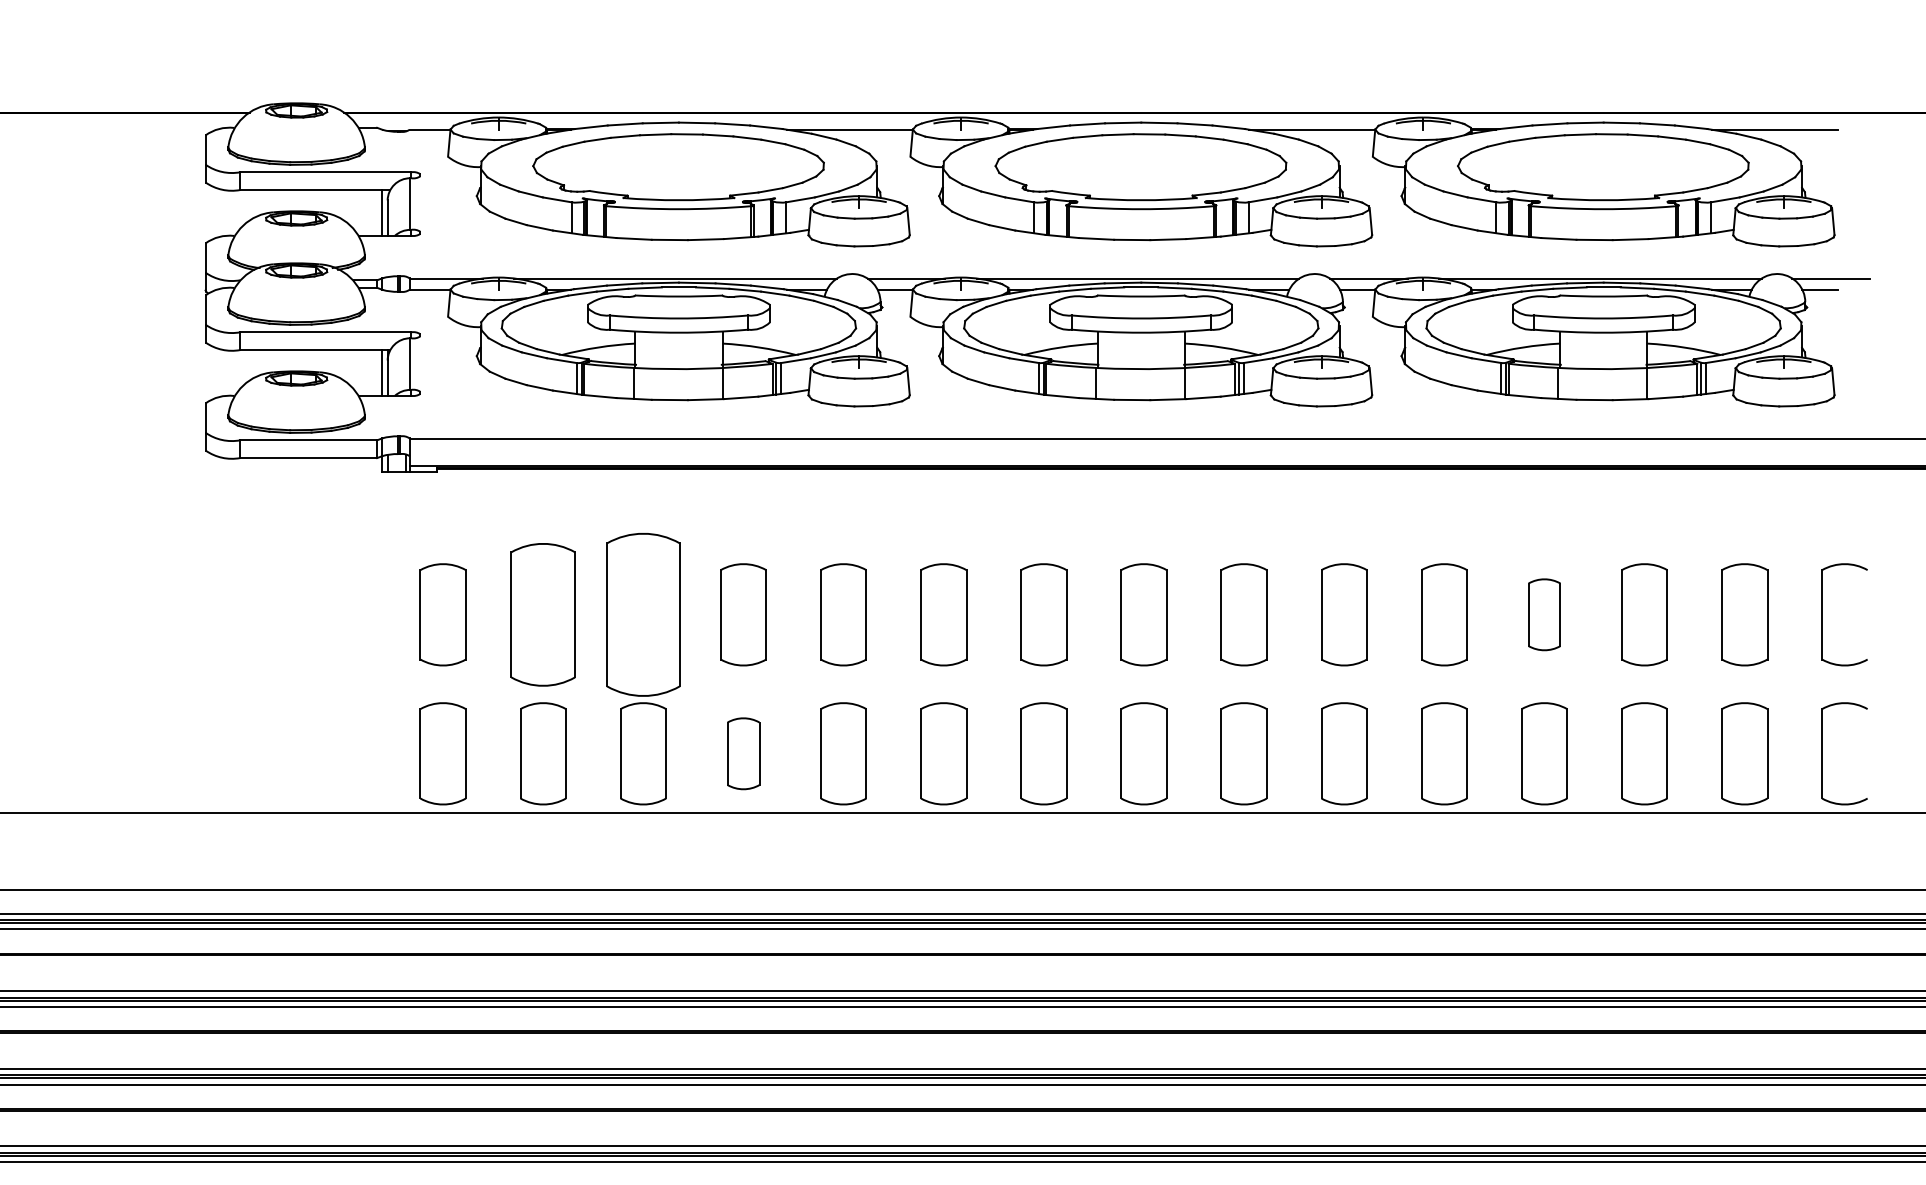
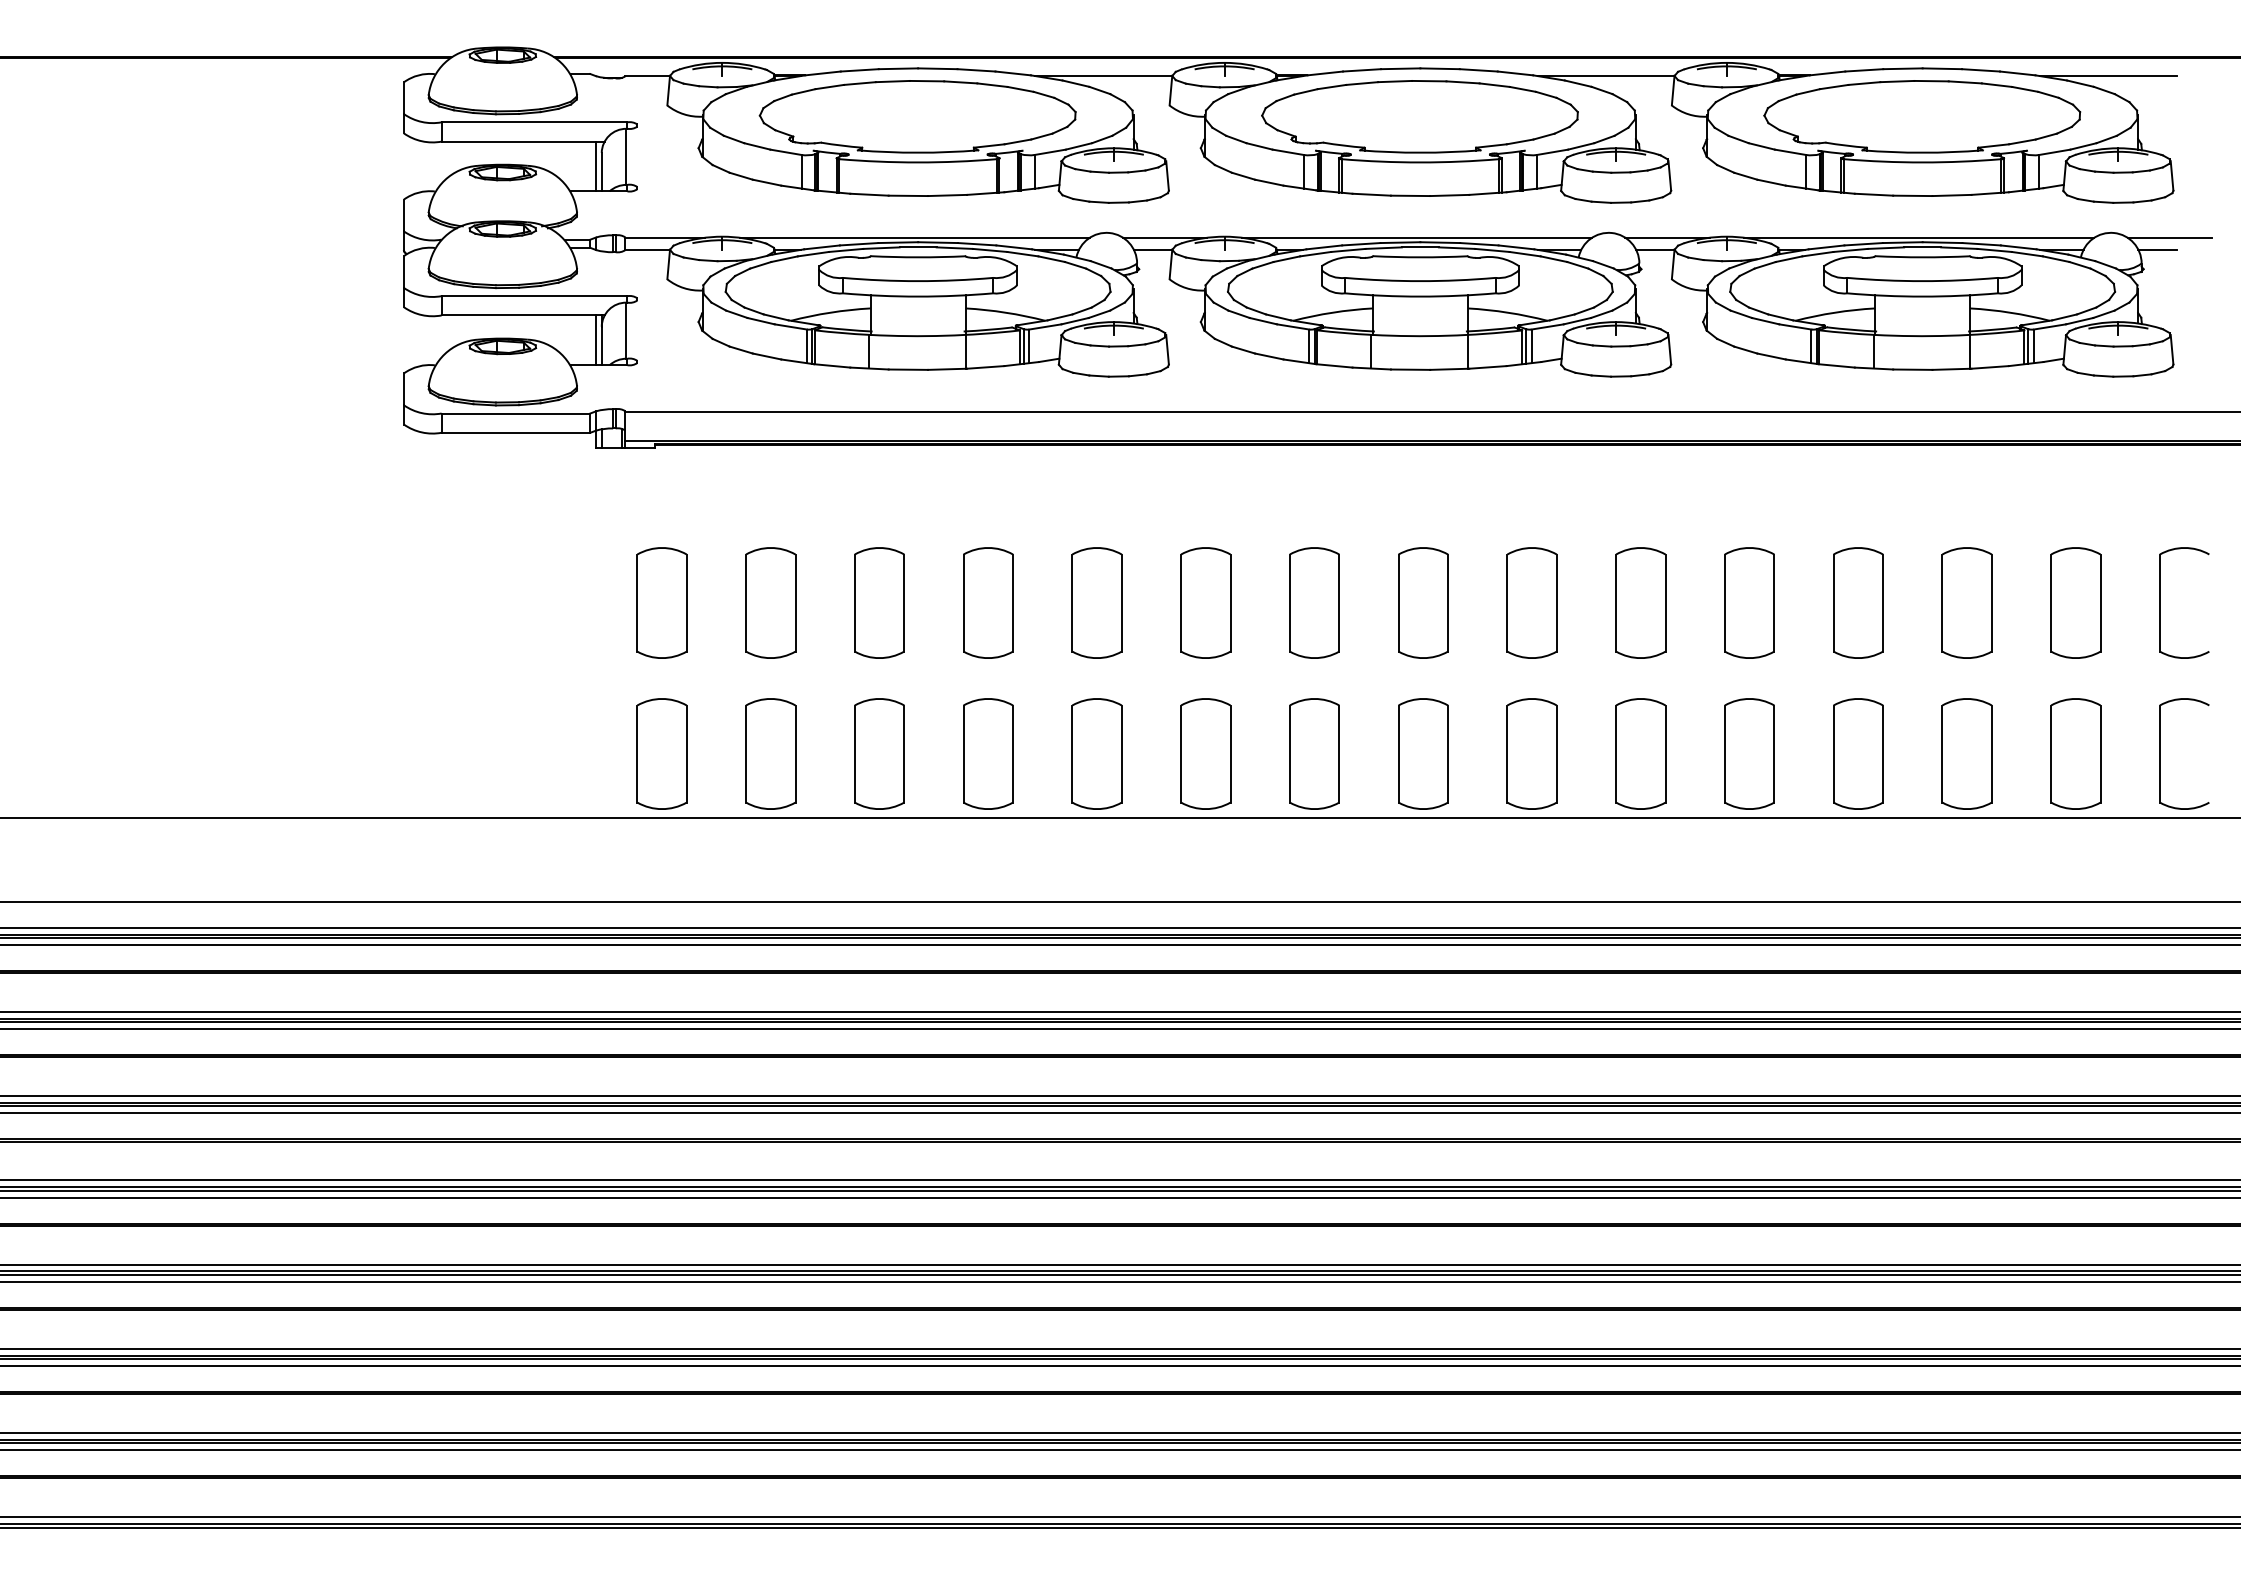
part: (543, 614) -> (770, 602), size x0.71
part: (643, 614) -> (879, 602), size x0.62
part: (1544, 614) -> (1858, 602), size x1.43
part: (743, 753) -> (988, 753), size x1.43

